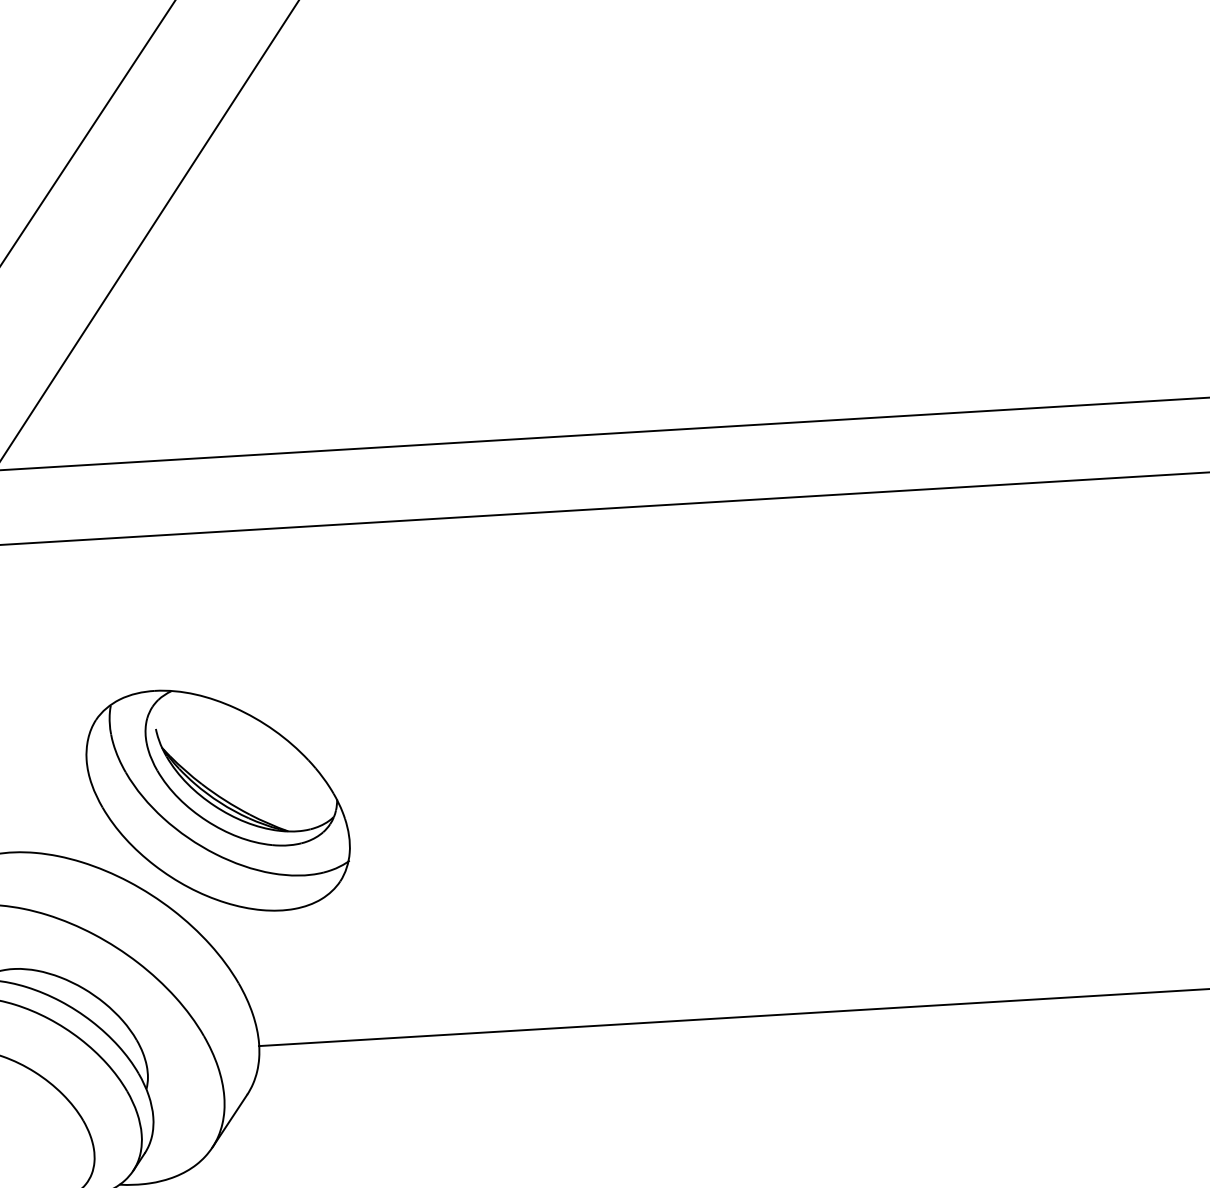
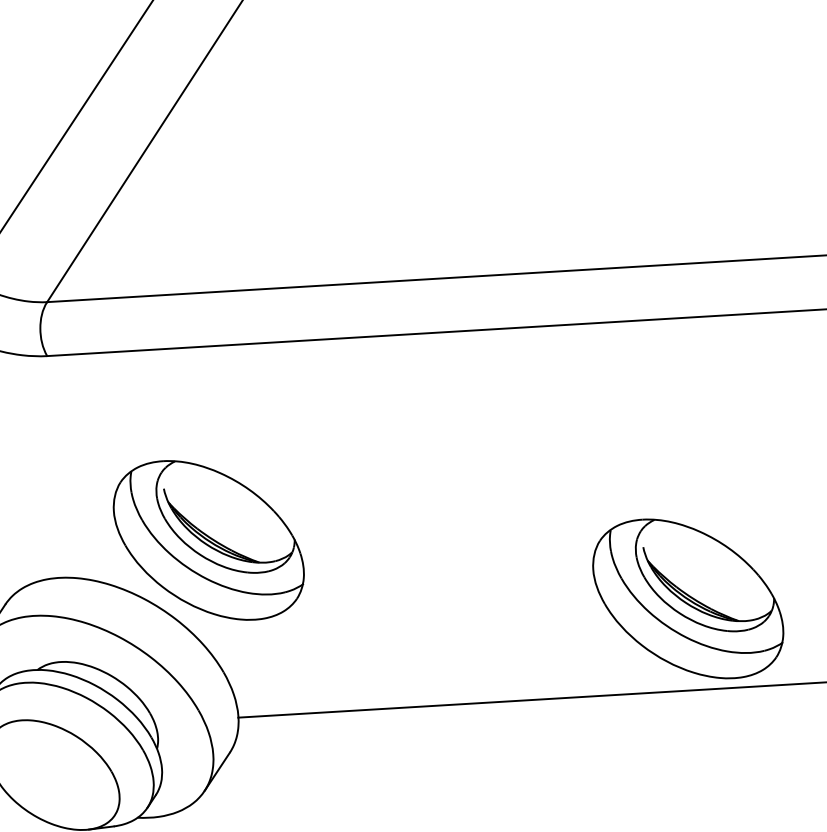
part: (881, 881) -> (687, 598), added

